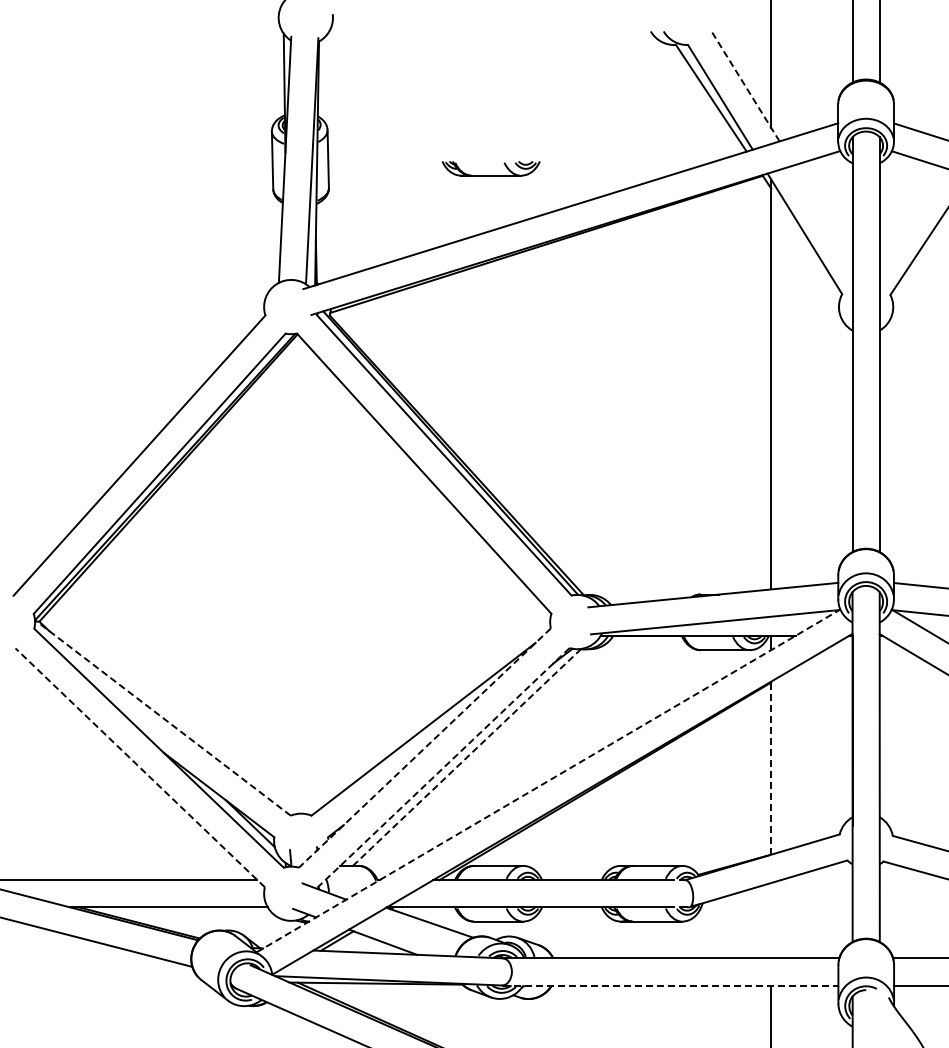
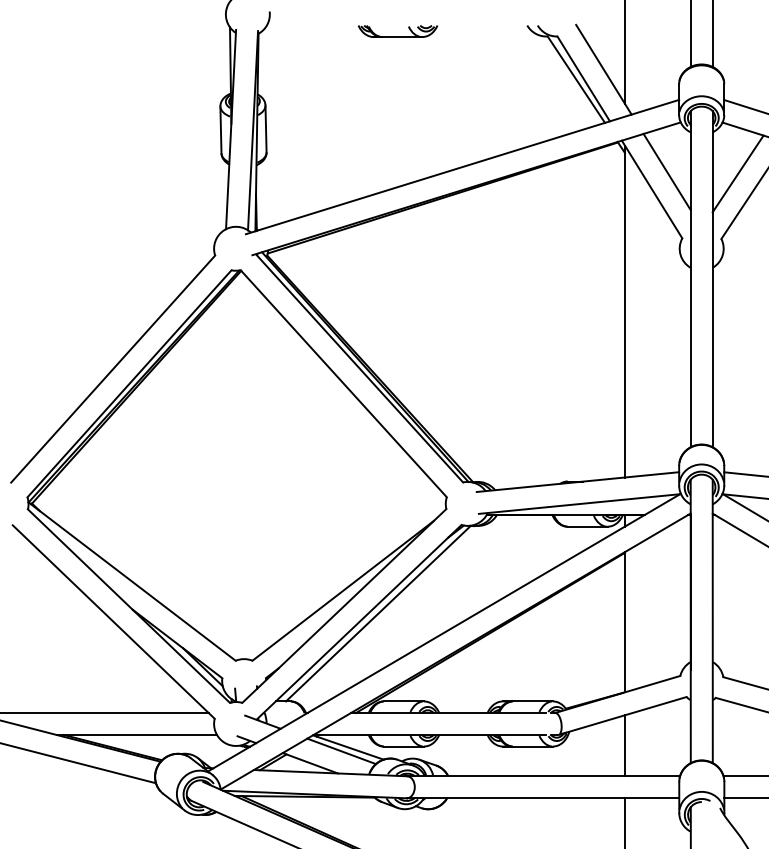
line: (745, 85) -> (604, 69), dashed -> solid
part: (490, 175) -> (397, 36), moved
line: (823, 212) -> (667, 172), added
line: (910, 214) -> (737, 173), added
line: (162, 717) -> (131, 581), dashed -> solid
line: (424, 748) -> (344, 606), dashed -> solid
line: (467, 757) -> (378, 613), dashed -> solid
line: (140, 767) -> (113, 621), dashed -> solid
line: (443, 767) -> (359, 621), dashed -> solid
line: (771, 768) -> (625, 622), dashed -> solid
line: (548, 780) -> (444, 632), dashed -> solid
line: (771, 920) -> (625, 745), added
line: (421, 927) -> (341, 751), added
line: (670, 985) -> (543, 798), dashed -> solid

